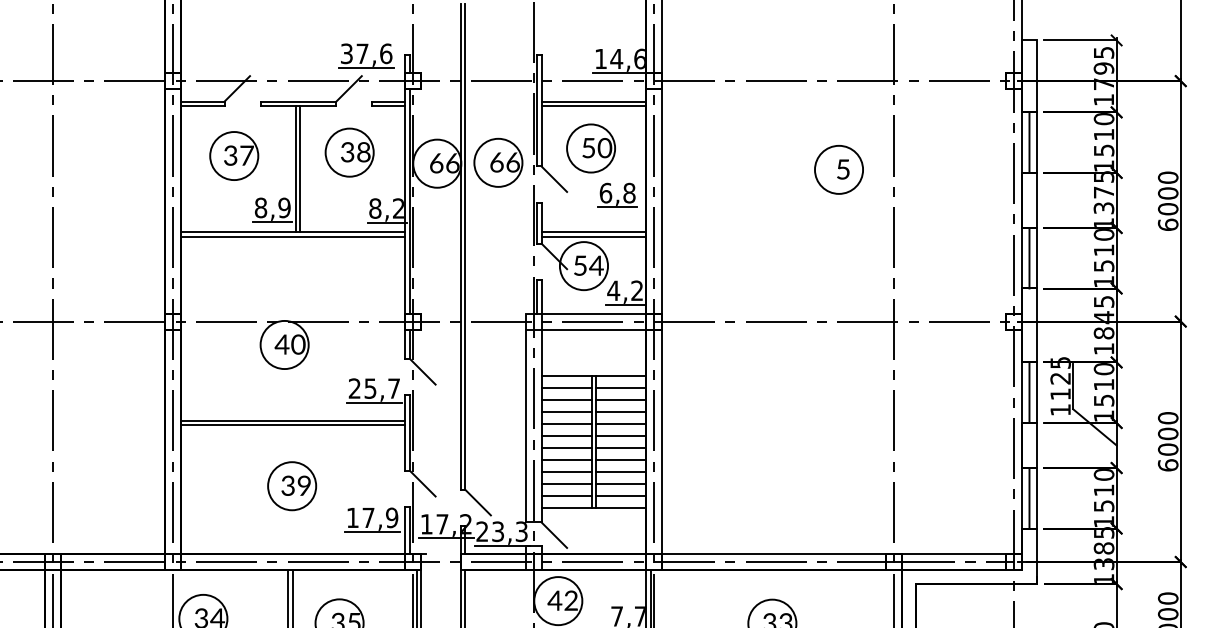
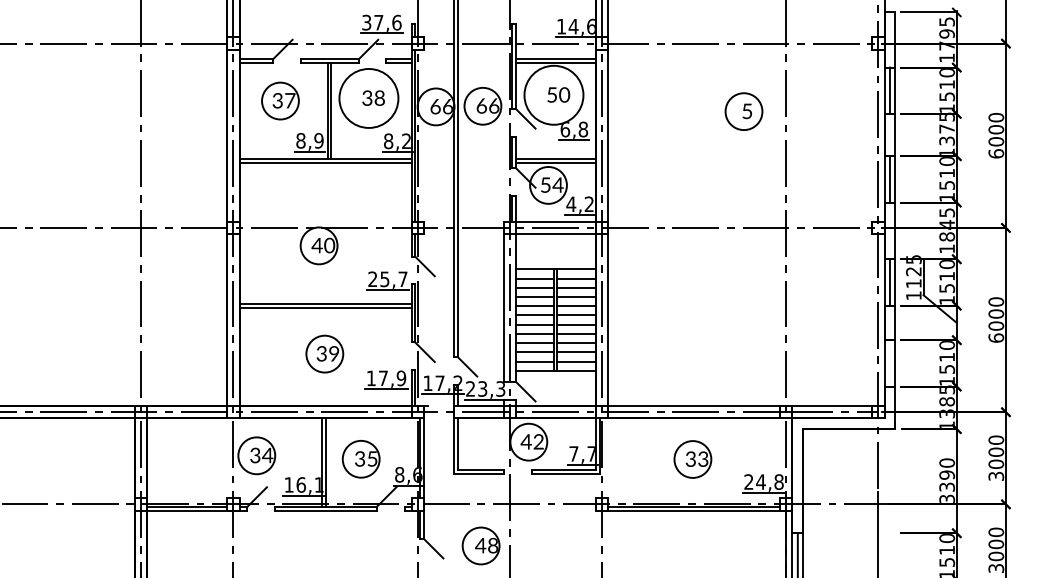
circle: (590, 147) -> (553, 94), size x1.6
circle: (349, 152) -> (368, 98), size x1.6
line: (1028, 498) -> (889, 363), removed

